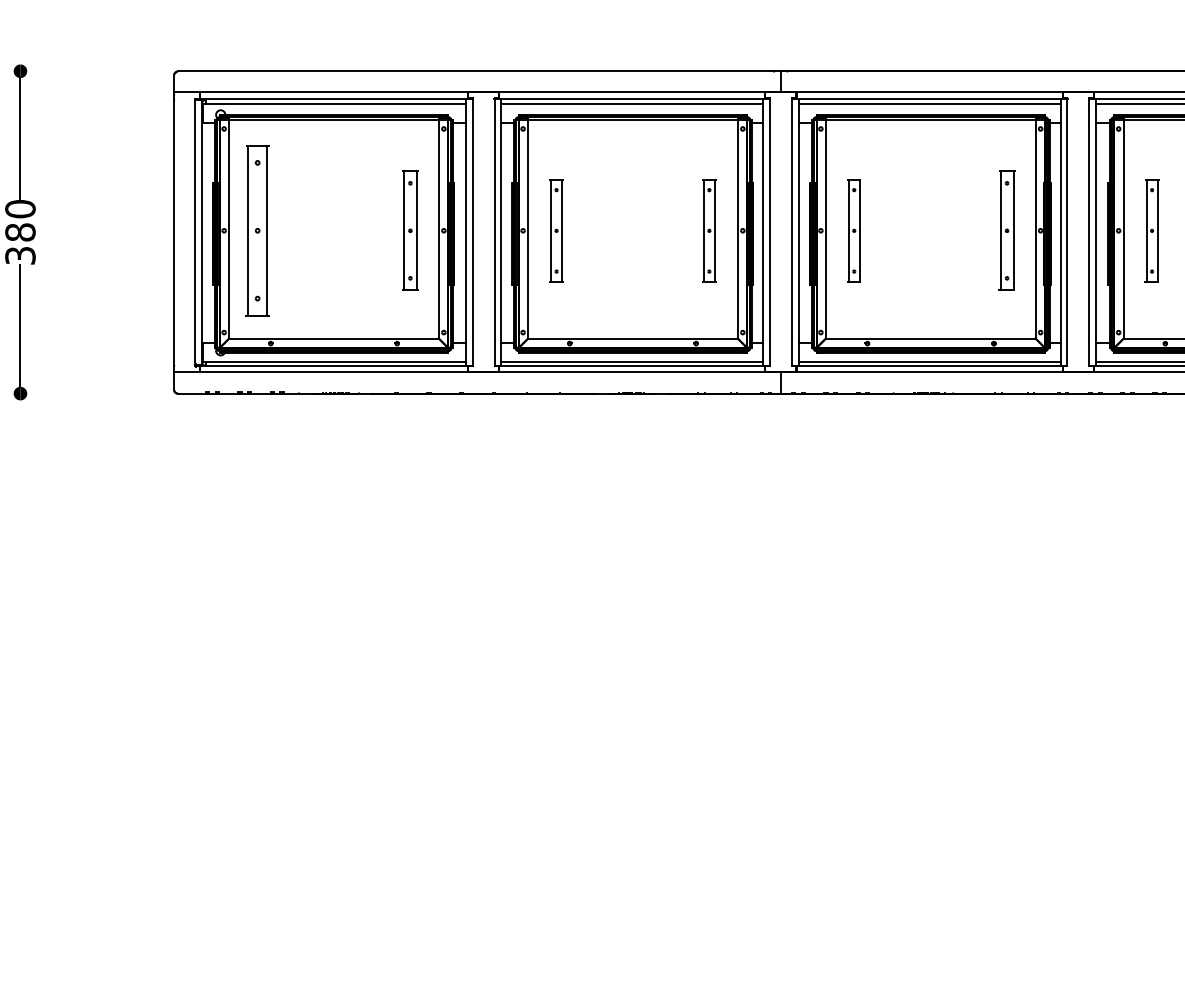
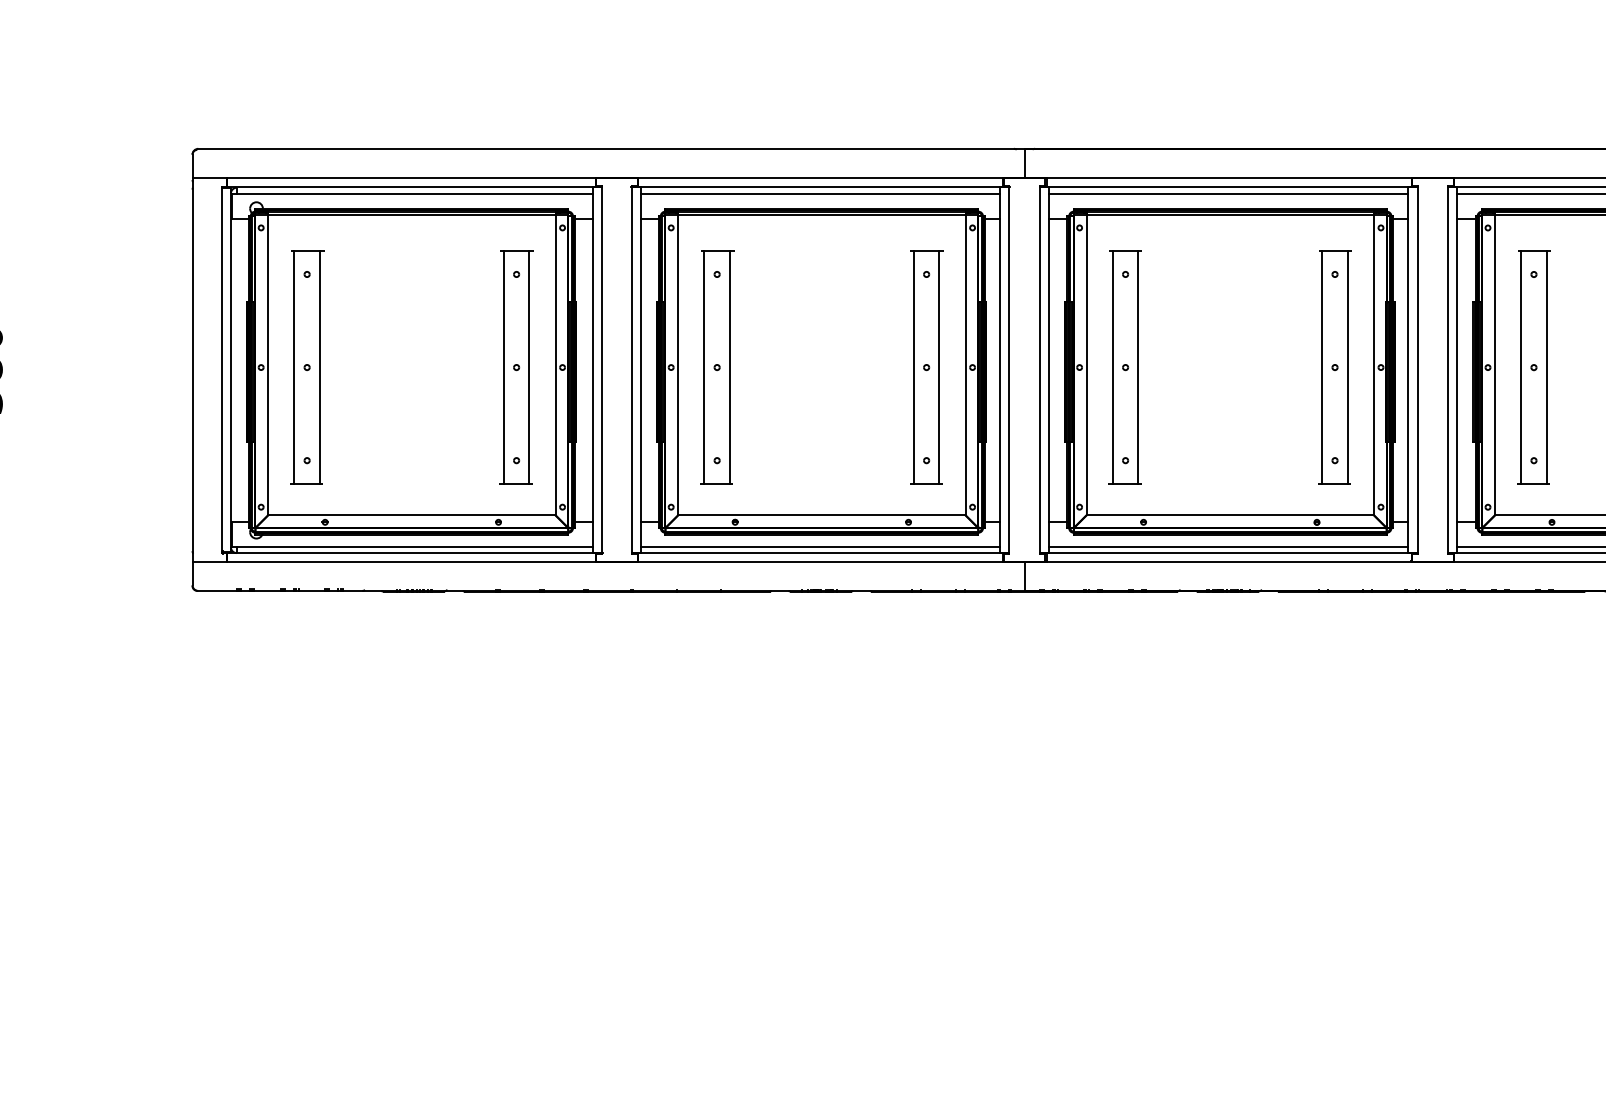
part: (410, 230) -> (516, 367), size x1.43
part: (556, 230) -> (717, 367), size x1.67
part: (709, 230) -> (926, 367), size x1.67
part: (853, 230) -> (1124, 367), size x1.67
part: (1006, 230) -> (1334, 367), size x1.43
part: (1151, 230) -> (1533, 367), size x1.67

